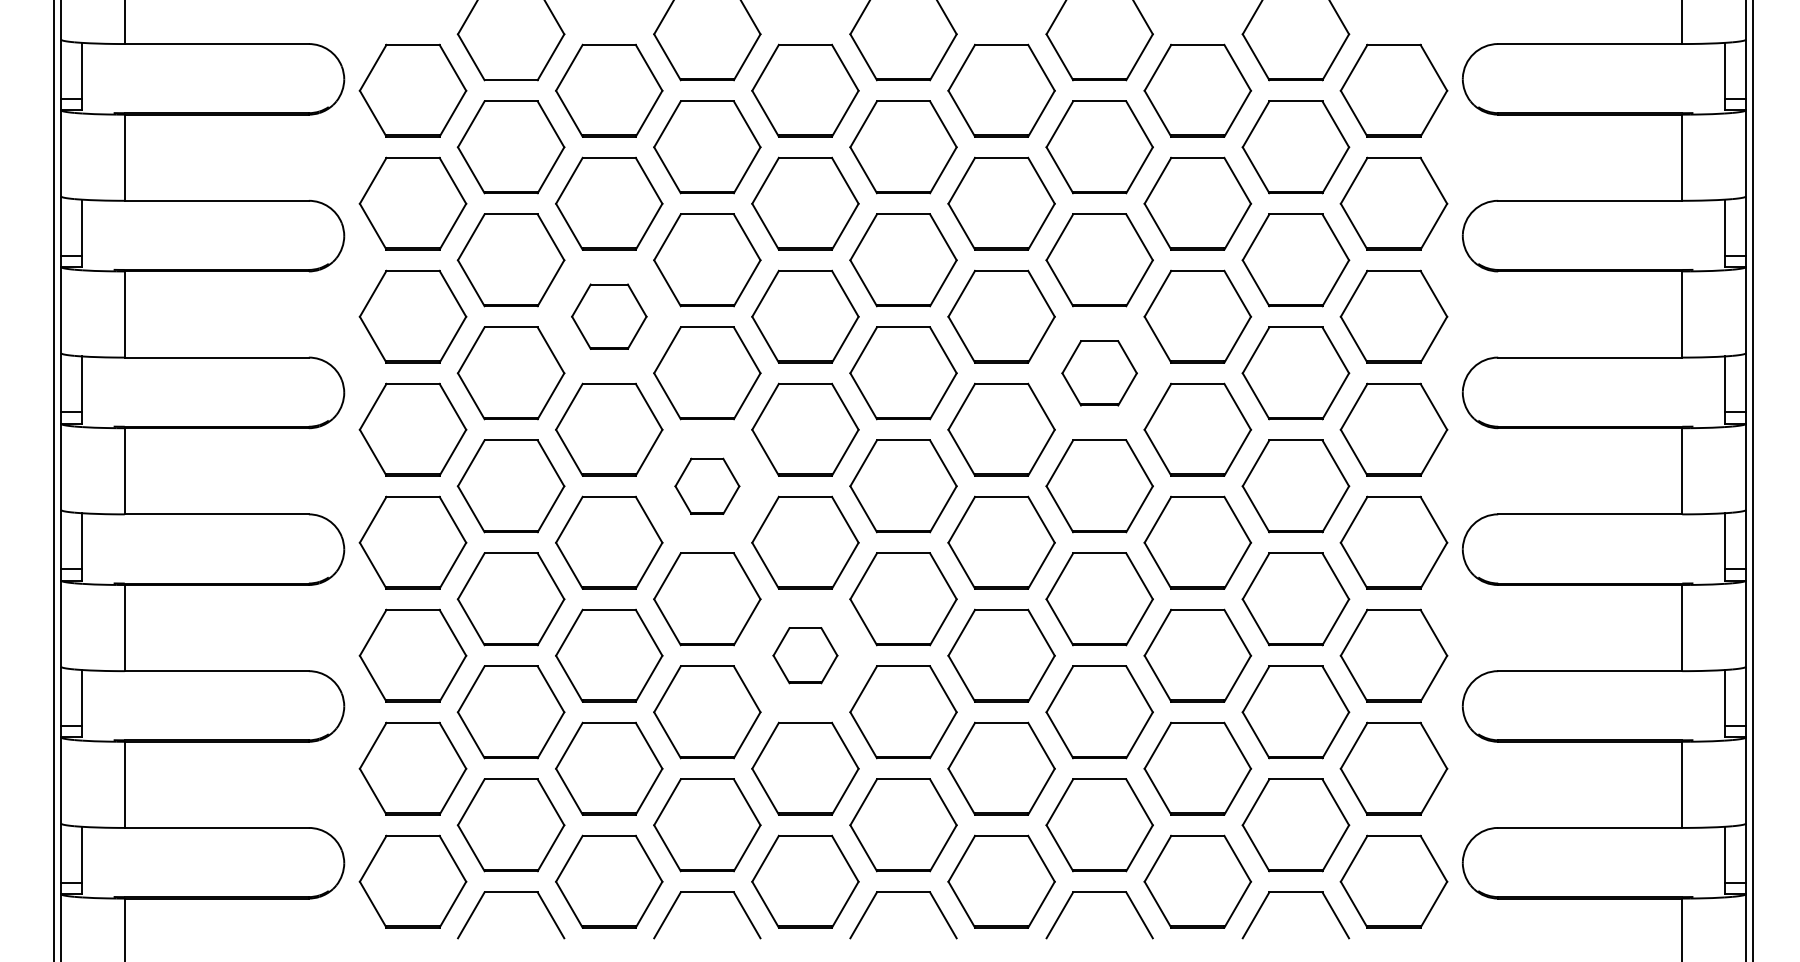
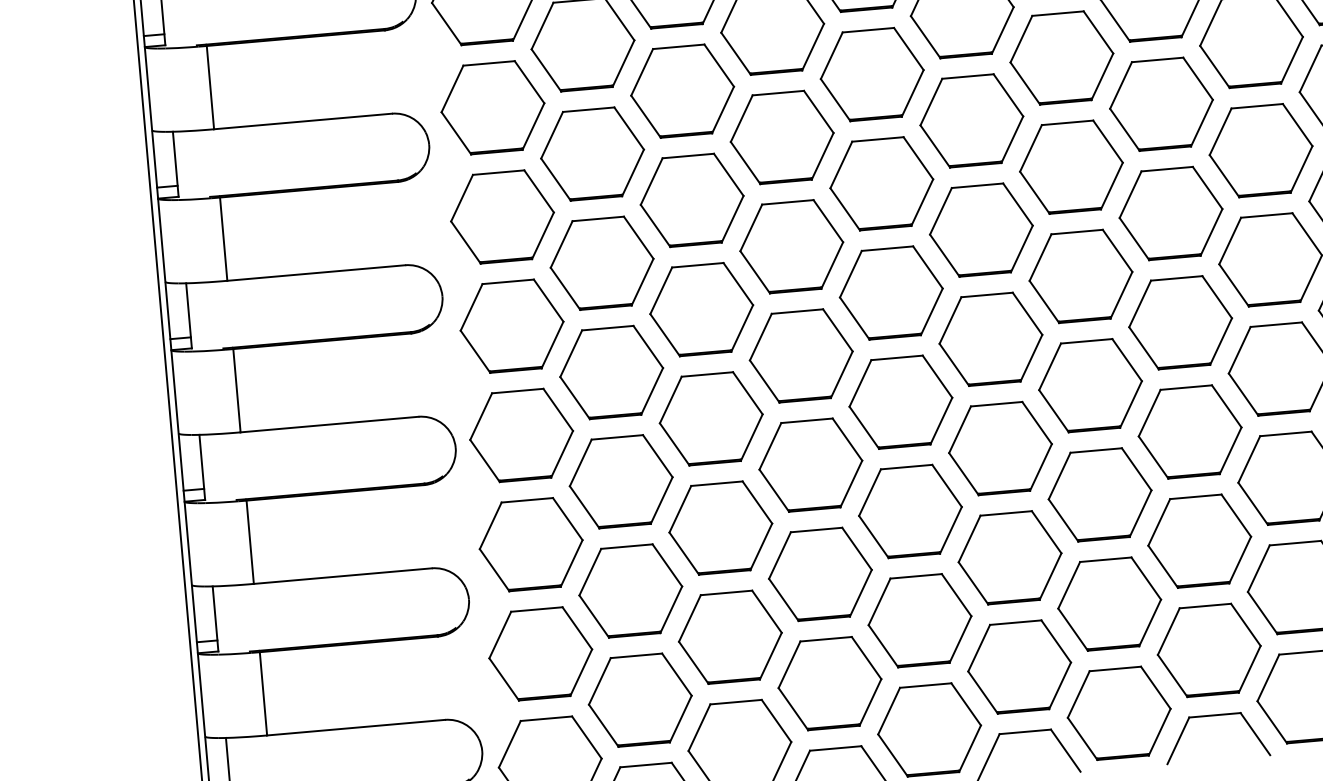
part: (609, 316) -> (692, 200), size x1.43
part: (1099, 373) -> (1170, 213), size x1.43
part: (707, 486) -> (801, 356), size x1.67
part: (805, 655) -> (910, 511), size x1.67

